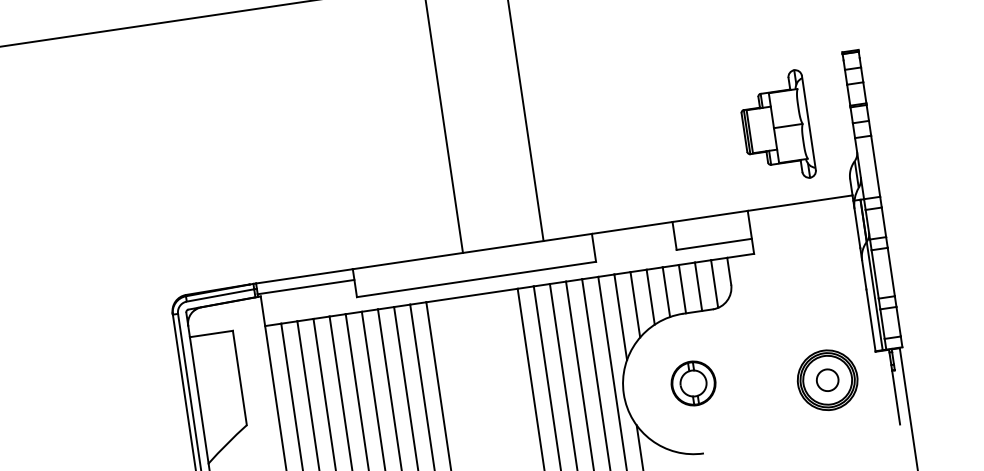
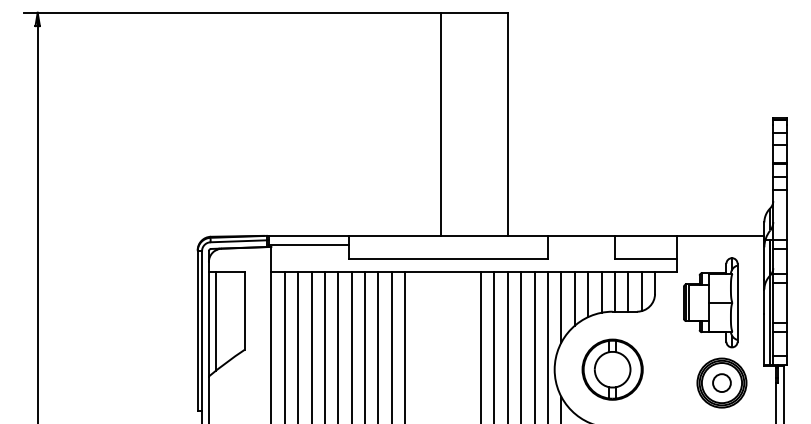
part: (776, 127) -> (710, 302), moved
part: (693, 383) -> (612, 369), size x1.67
line: (206, 396) -> (215, 321), added

